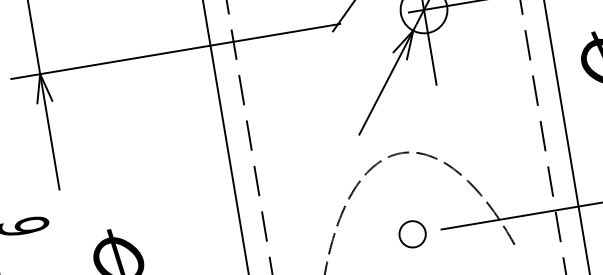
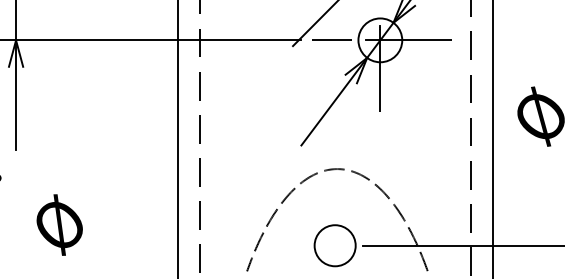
line: (372, 18) -> (331, 40), added
circle: (411, 234) -> (334, 245), size x1.67

